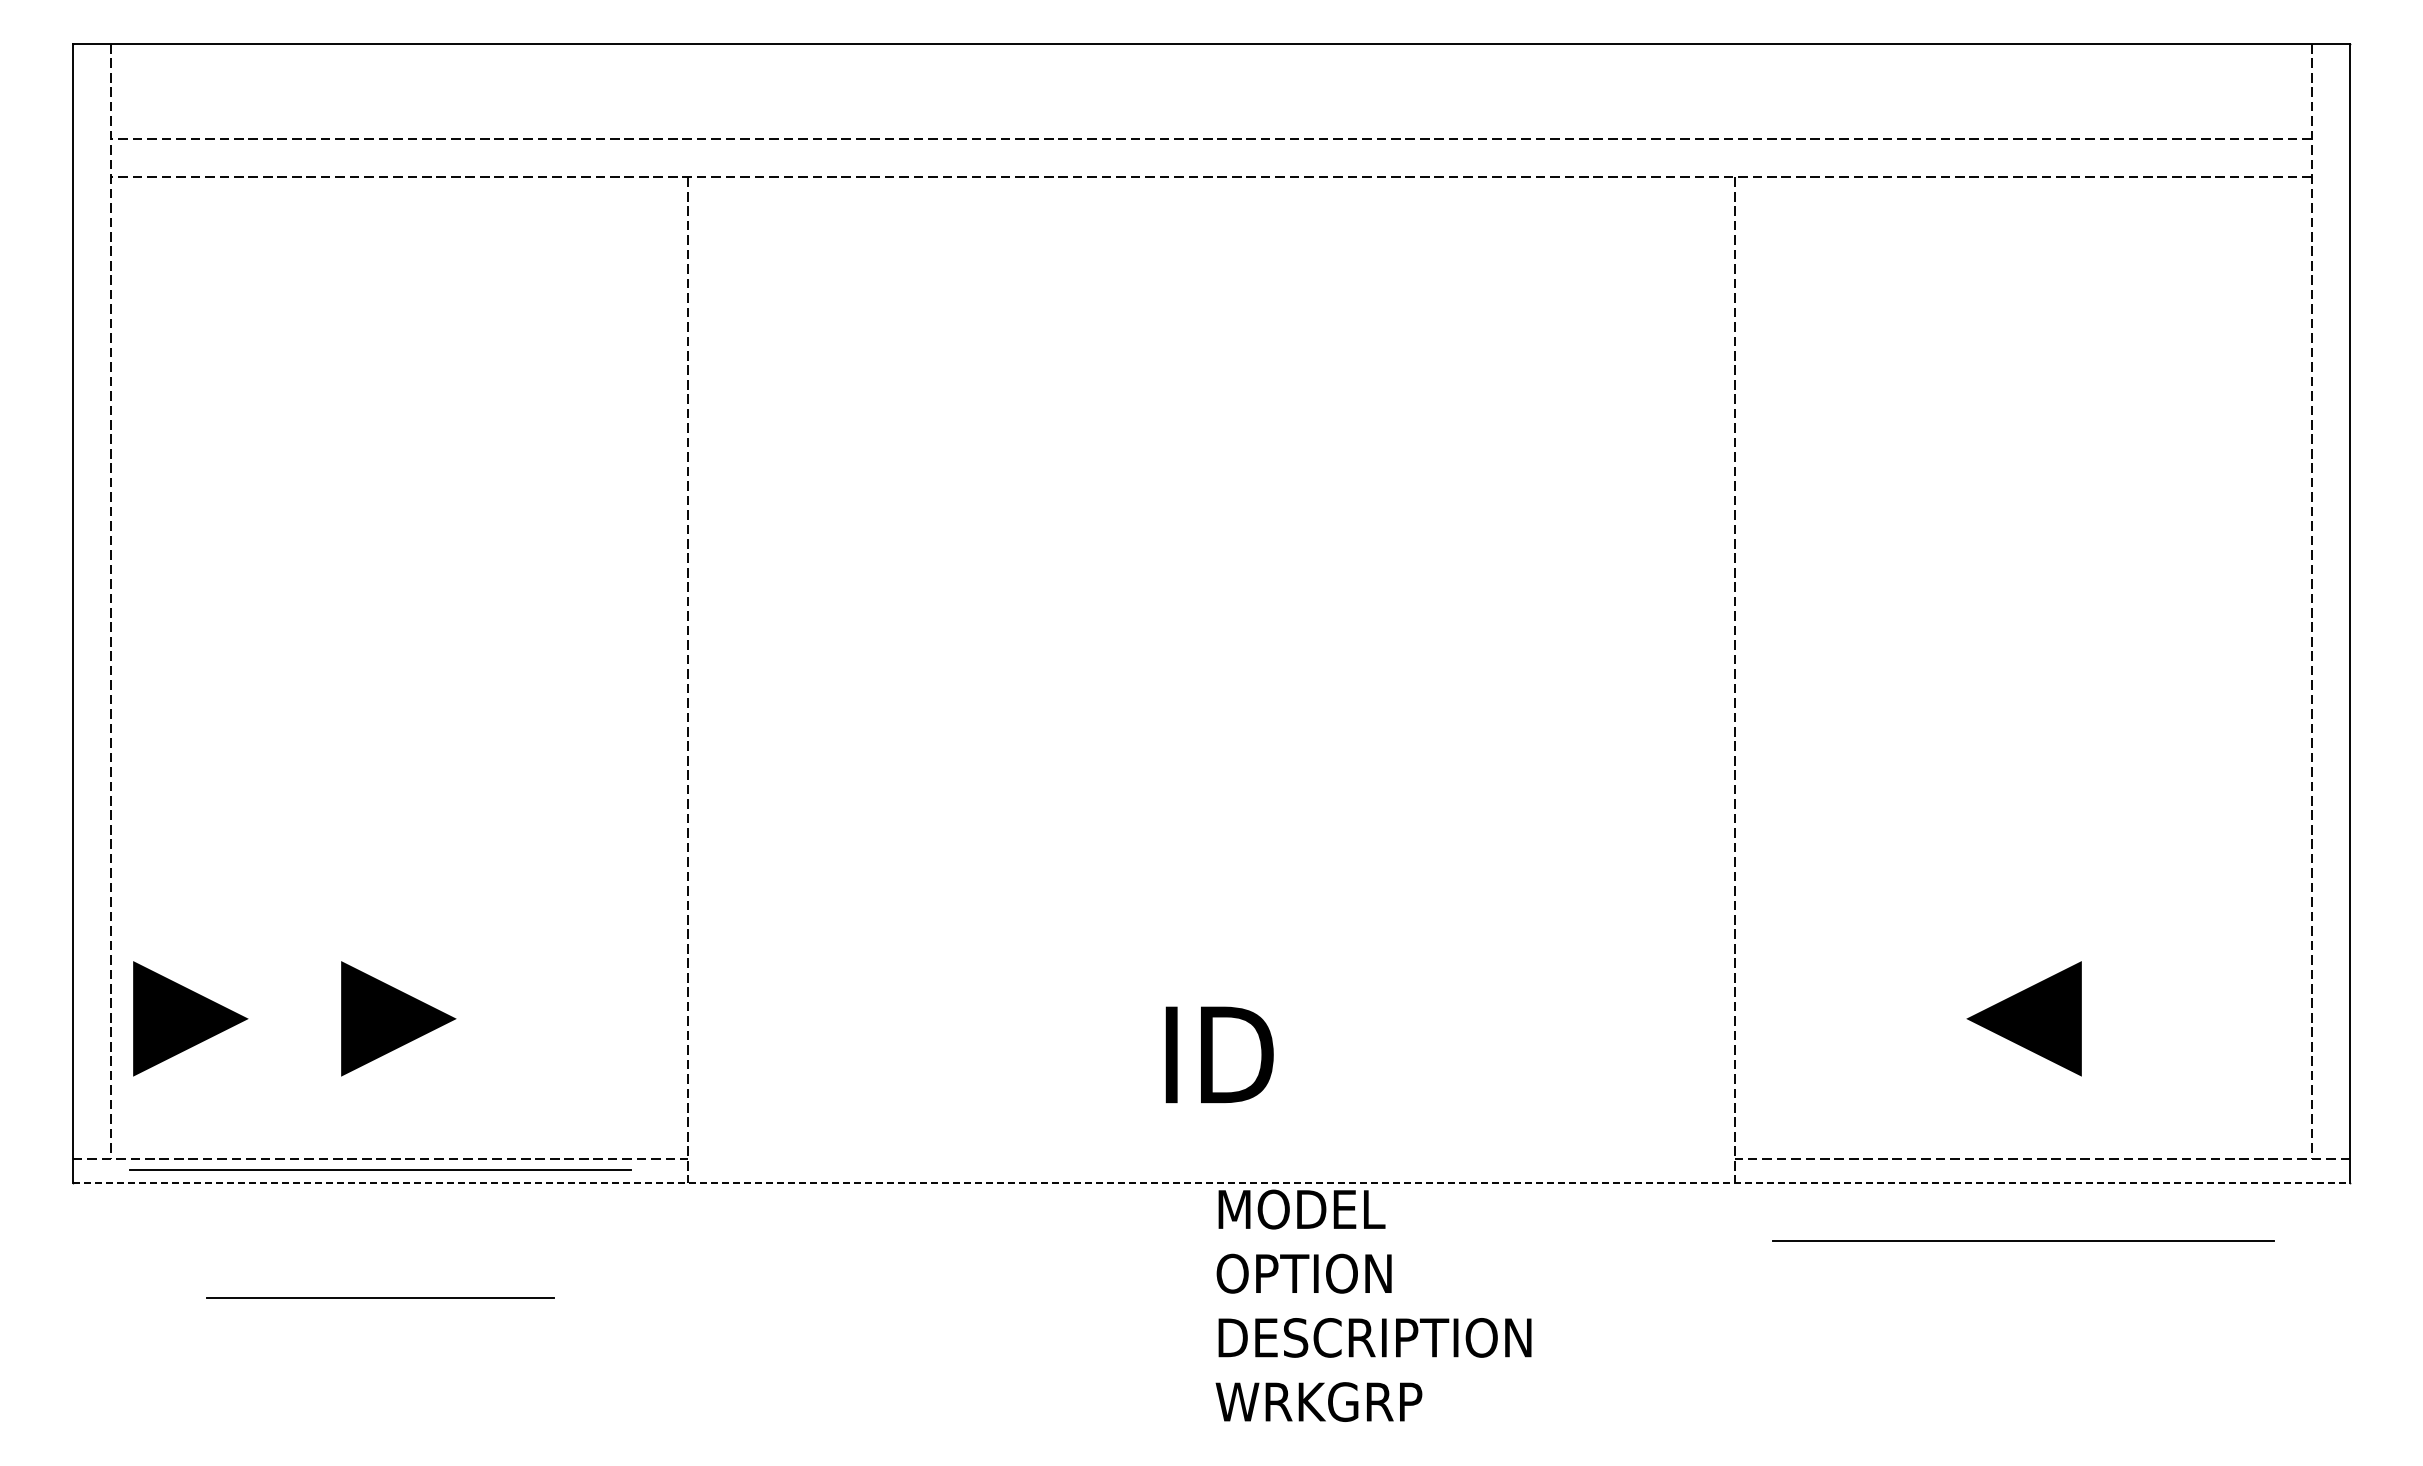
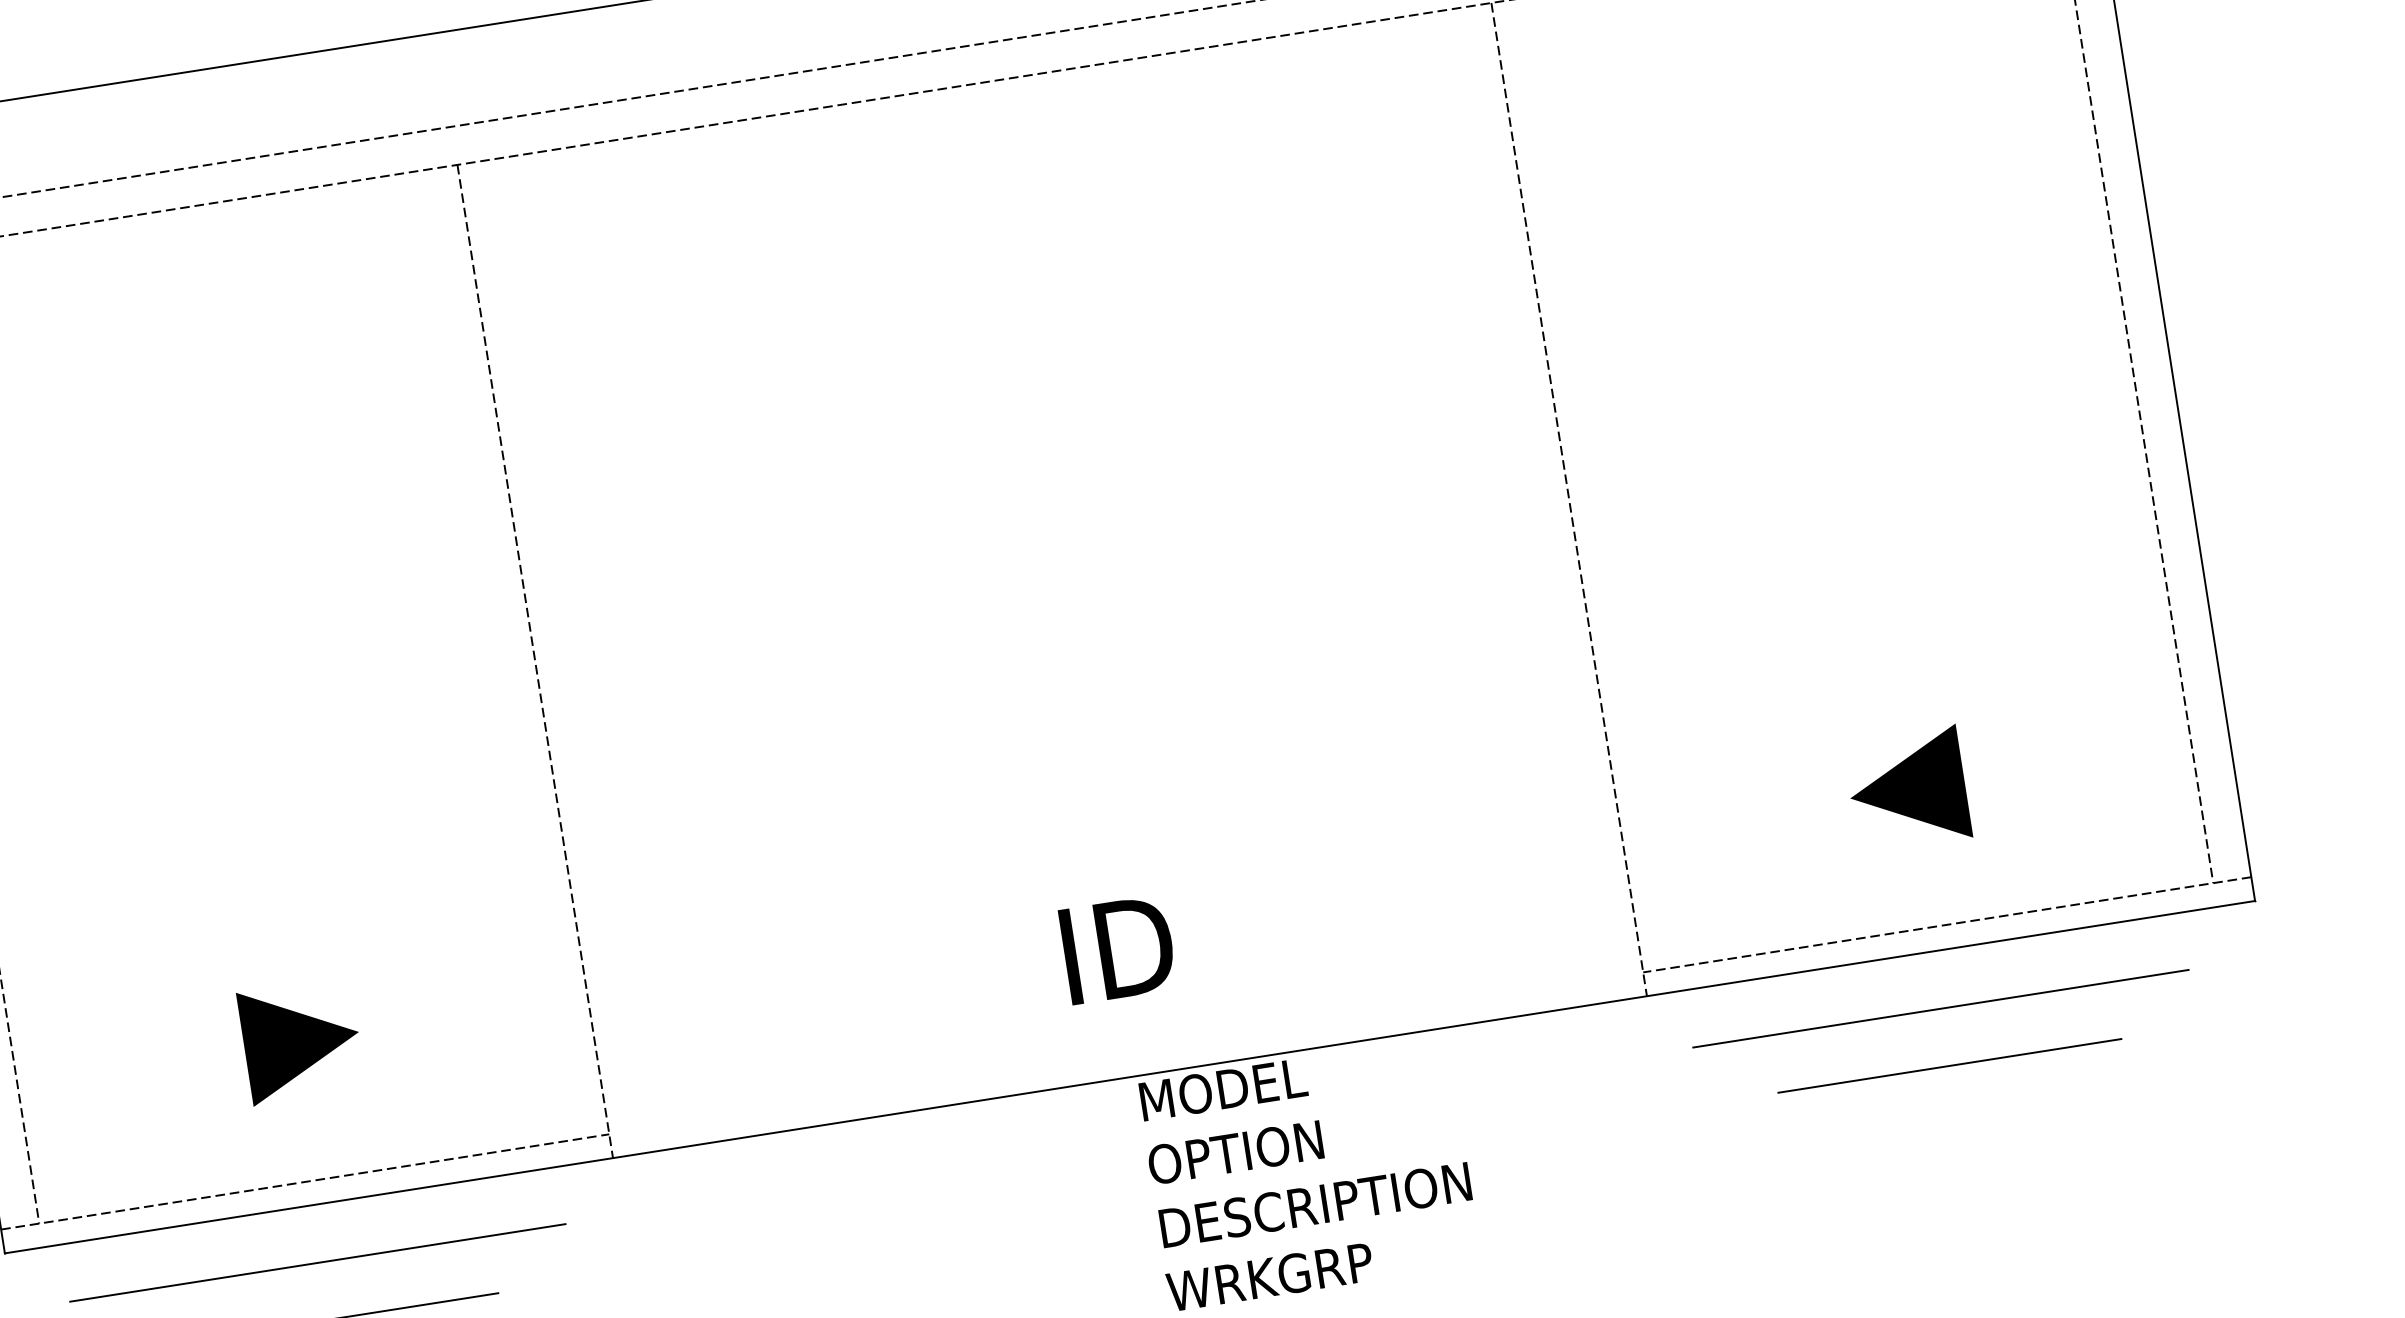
line: (190, 1018) -> (95, 1072), removed
line: (380, 1169) -> (317, 1262), moved
line: (1211, 1182) -> (1129, 1076), dashed -> solid
line: (2022, 1298) -> (1949, 1066), added

